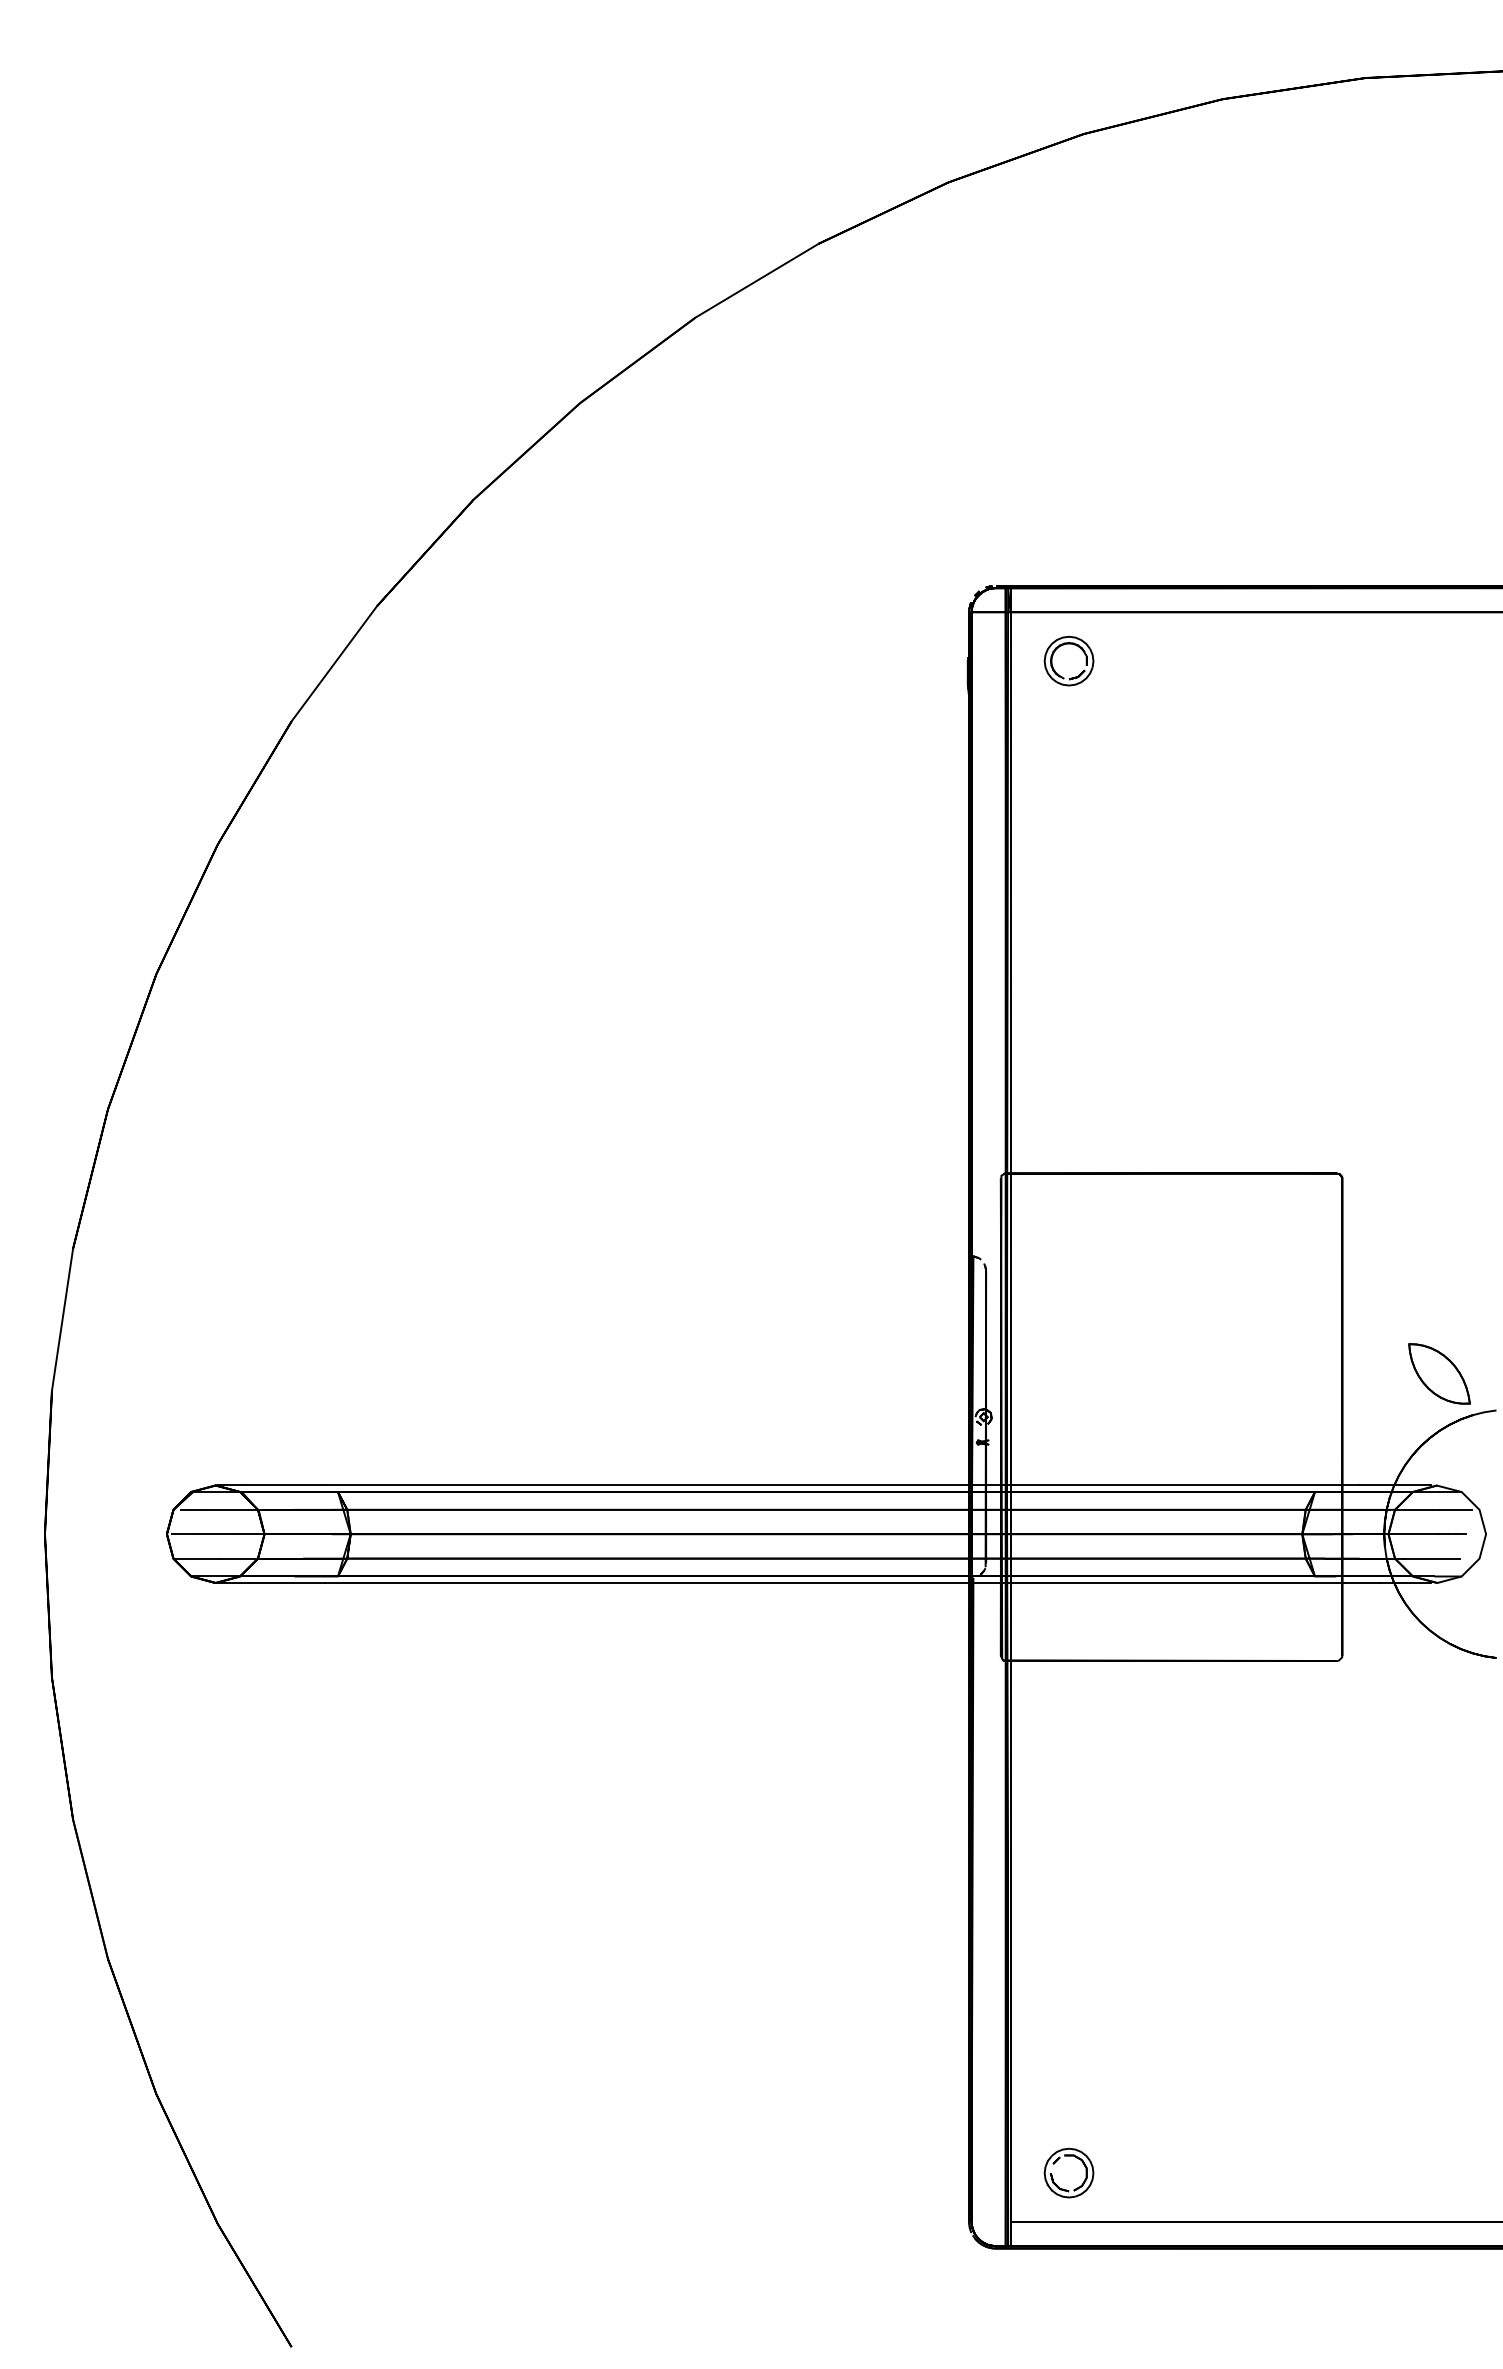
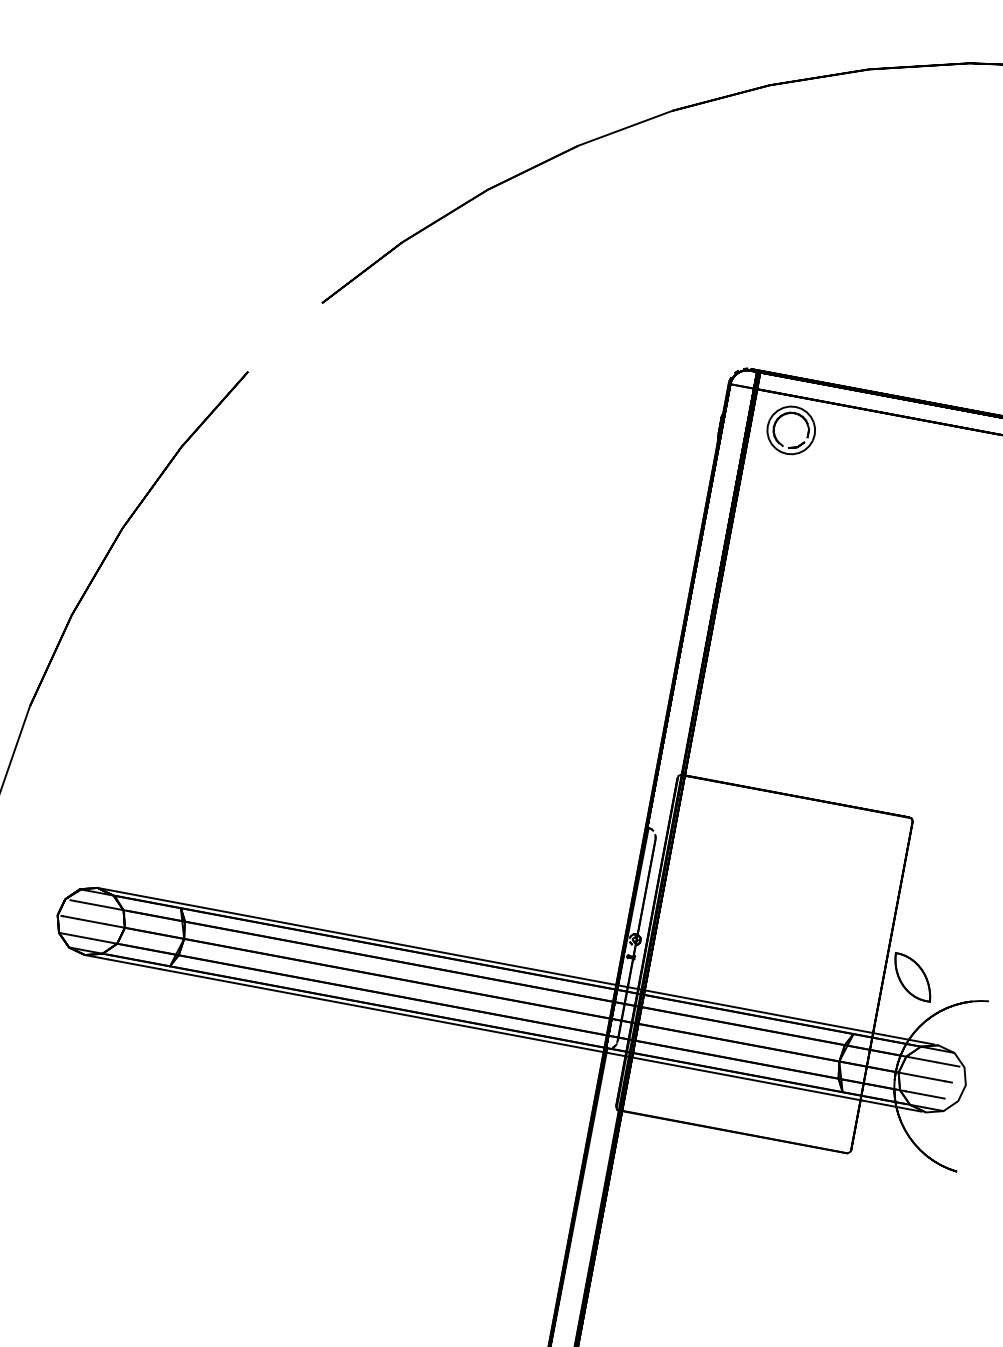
part: (1068, 660) -> (790, 429), size x1.4
line: (334, 663) -> (285, 337), removed
part: (1439, 1373) -> (912, 977), moved

